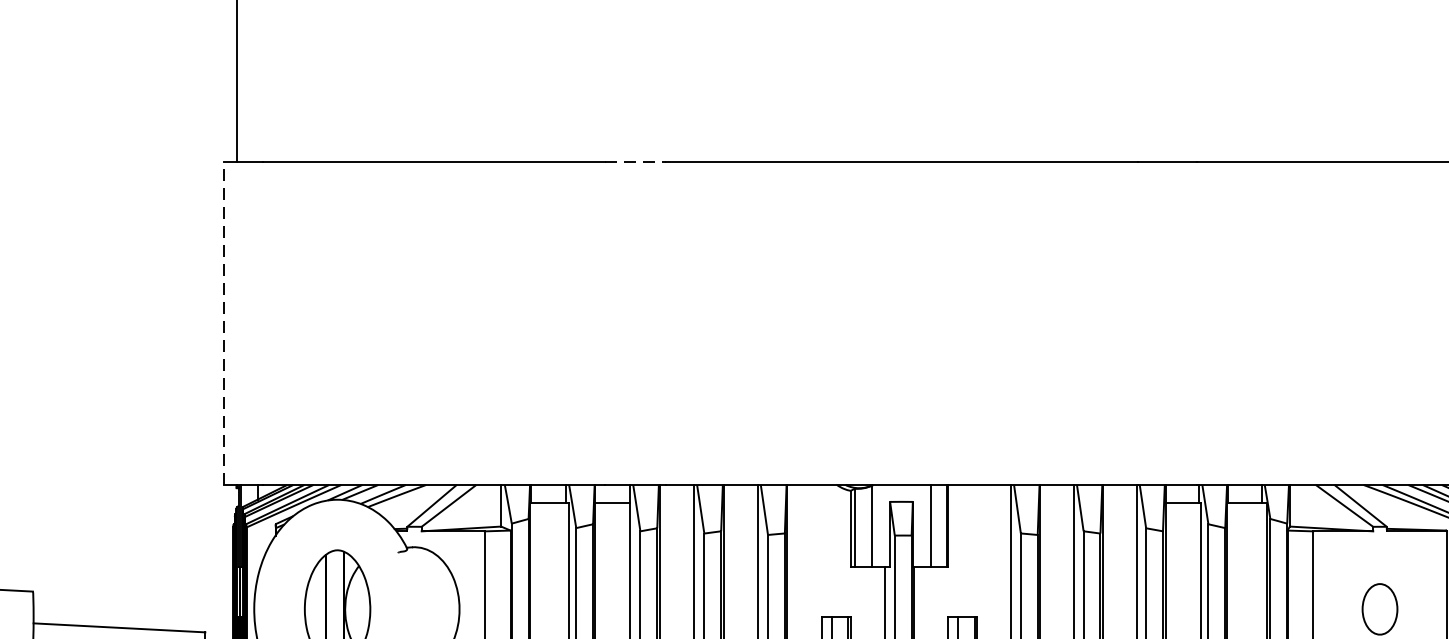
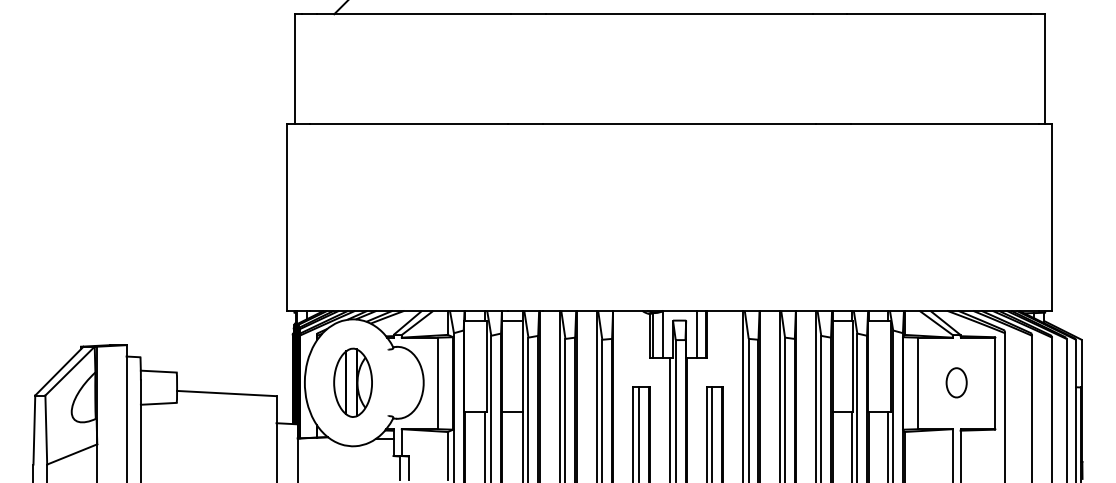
line: (637, 163) -> (526, 124), dashed -> solid
line: (224, 322) -> (287, 216), dashed -> solid

